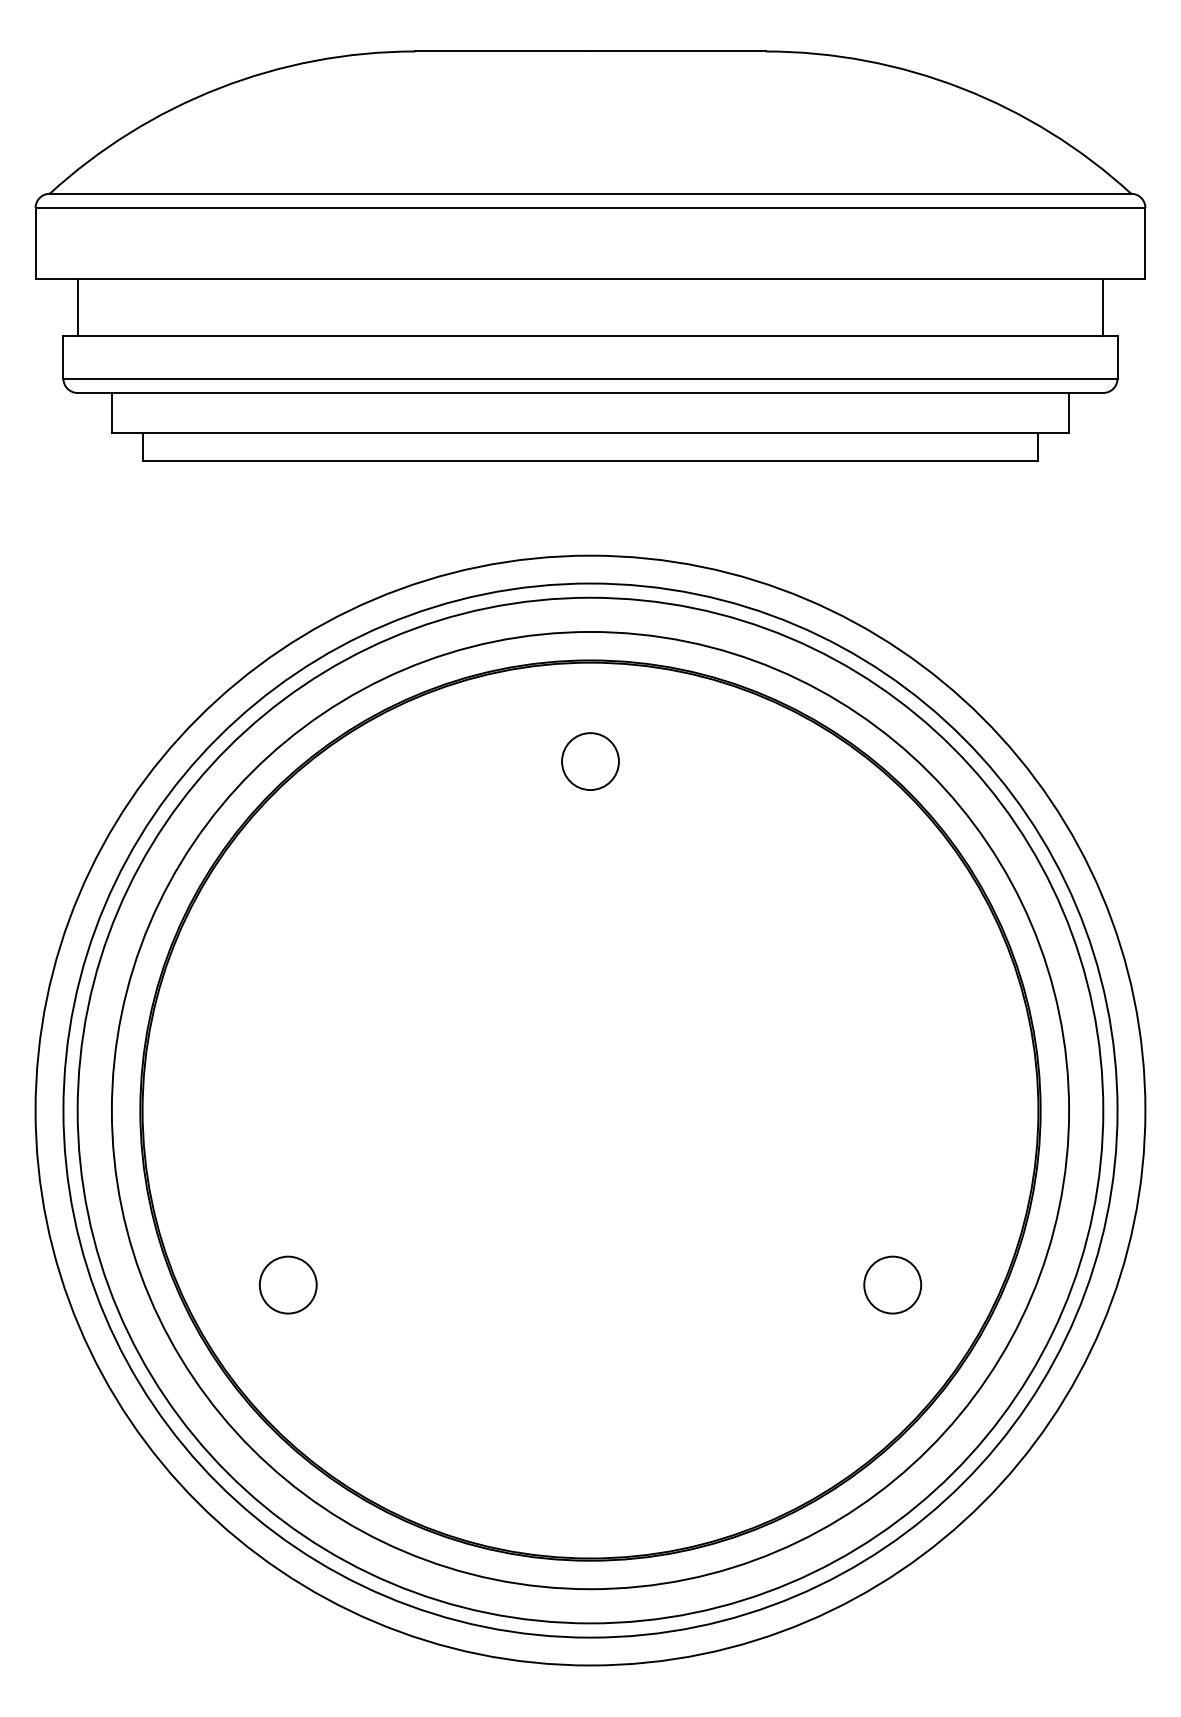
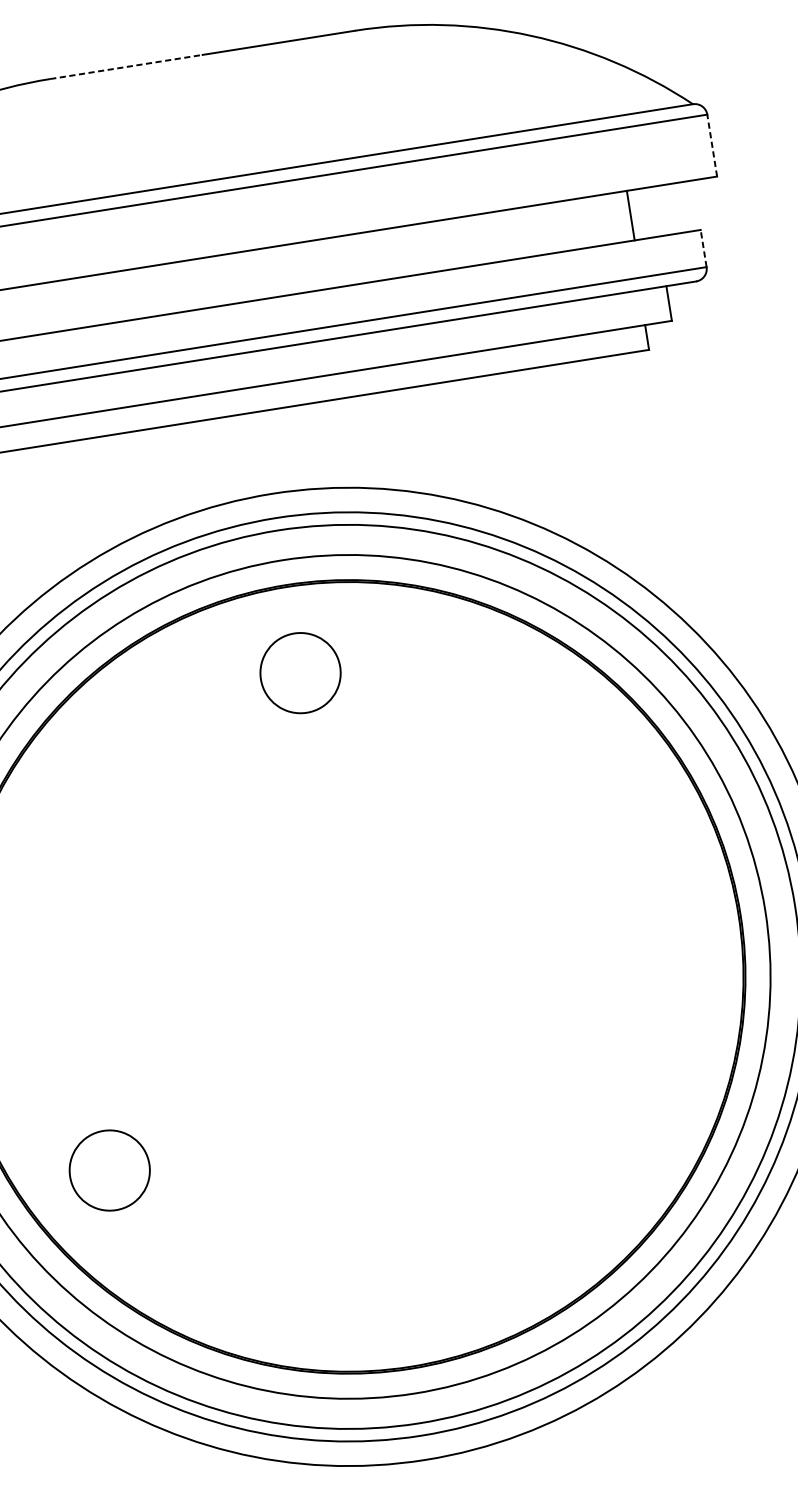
line: (502, 51) -> (126, 67), solid -> dashed
line: (1145, 243) -> (712, 145), solid -> dashed
line: (1102, 307) -> (630, 215), moved
line: (1117, 356) -> (703, 247), solid -> dashed
circle: (590, 761) -> (300, 673), size x1.6
circle: (287, 1284) -> (108, 1170), size x1.6
circle: (892, 1284) -> (635, 1086), removed

